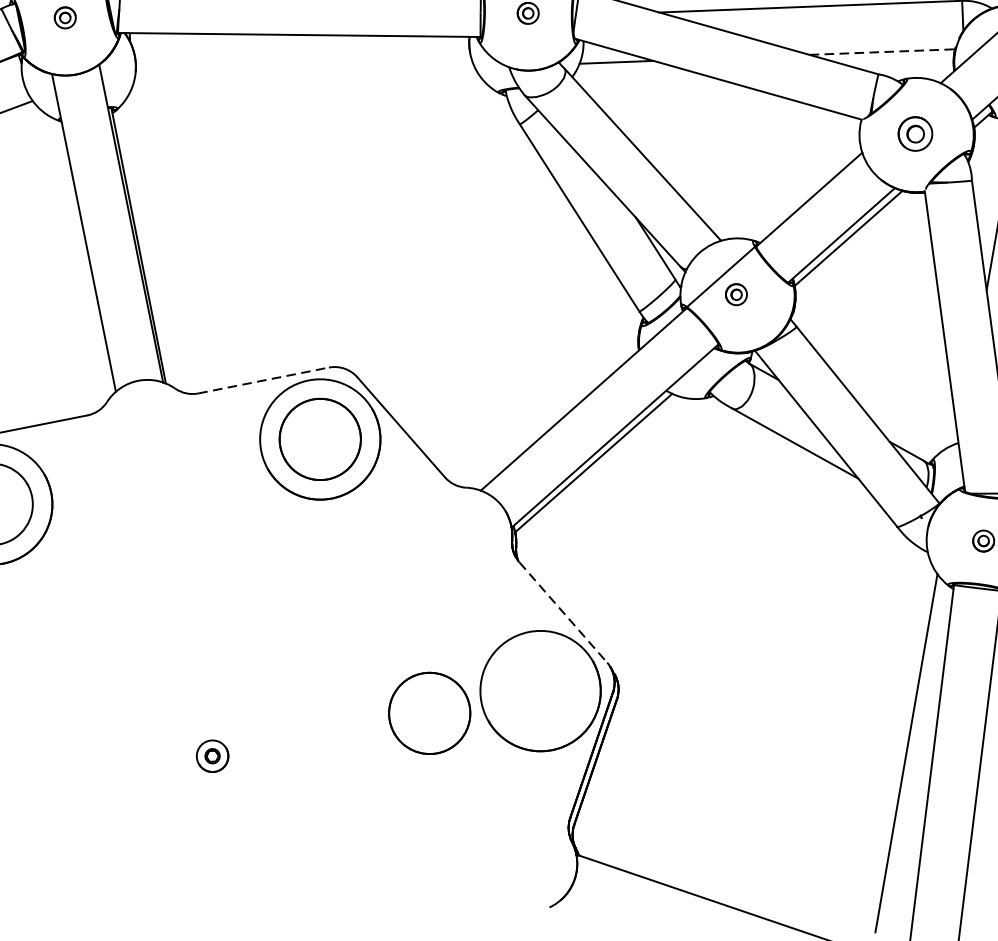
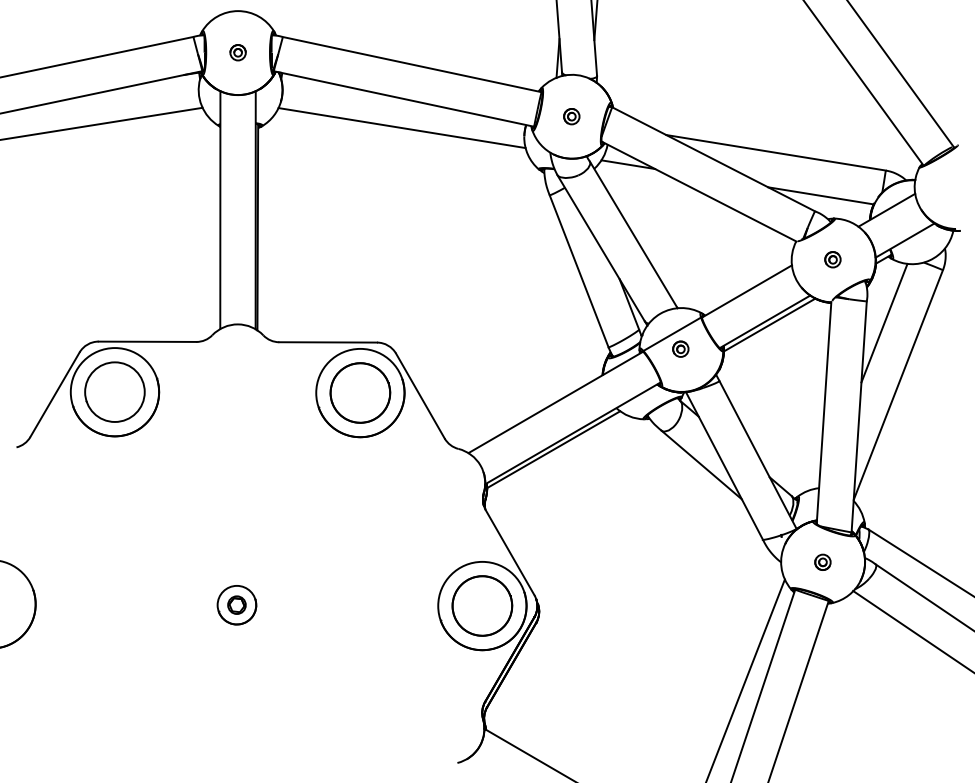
line: (882, 51) -> (821, 195), dashed -> solid
line: (303, 75) -> (401, 128), added
part: (914, 133) -> (832, 259), size x0.62
line: (264, 380) -> (328, 342), dashed -> solid
line: (563, 612) -> (510, 552), dashed -> solid
part: (429, 712) -> (482, 605), moved
part: (212, 756) -> (236, 605), size x1.67

